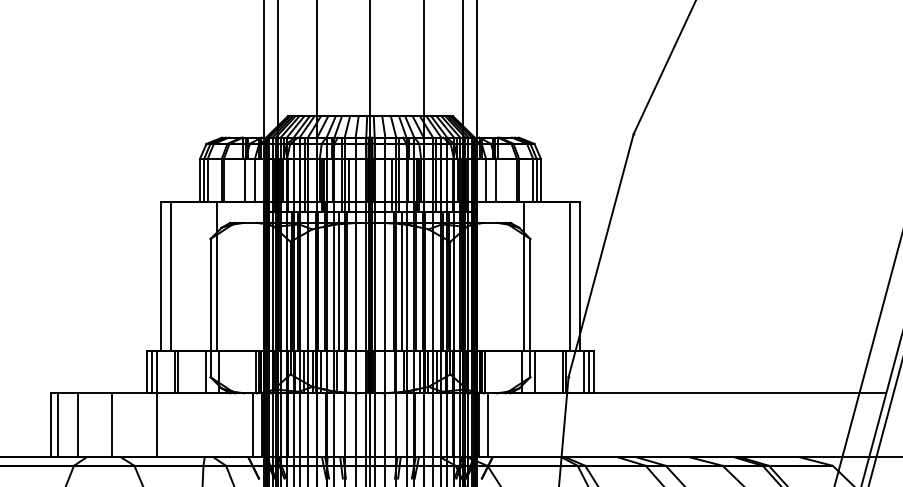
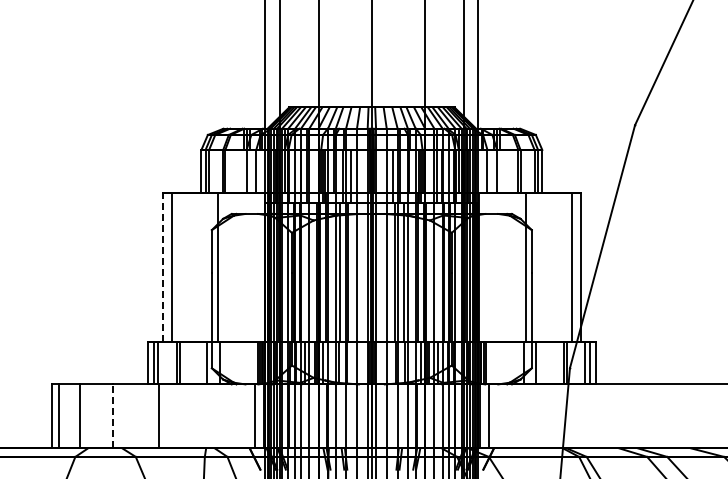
line: (161, 276) -> (162, 267), solid -> dashed
line: (111, 425) -> (112, 416), solid -> dashed

